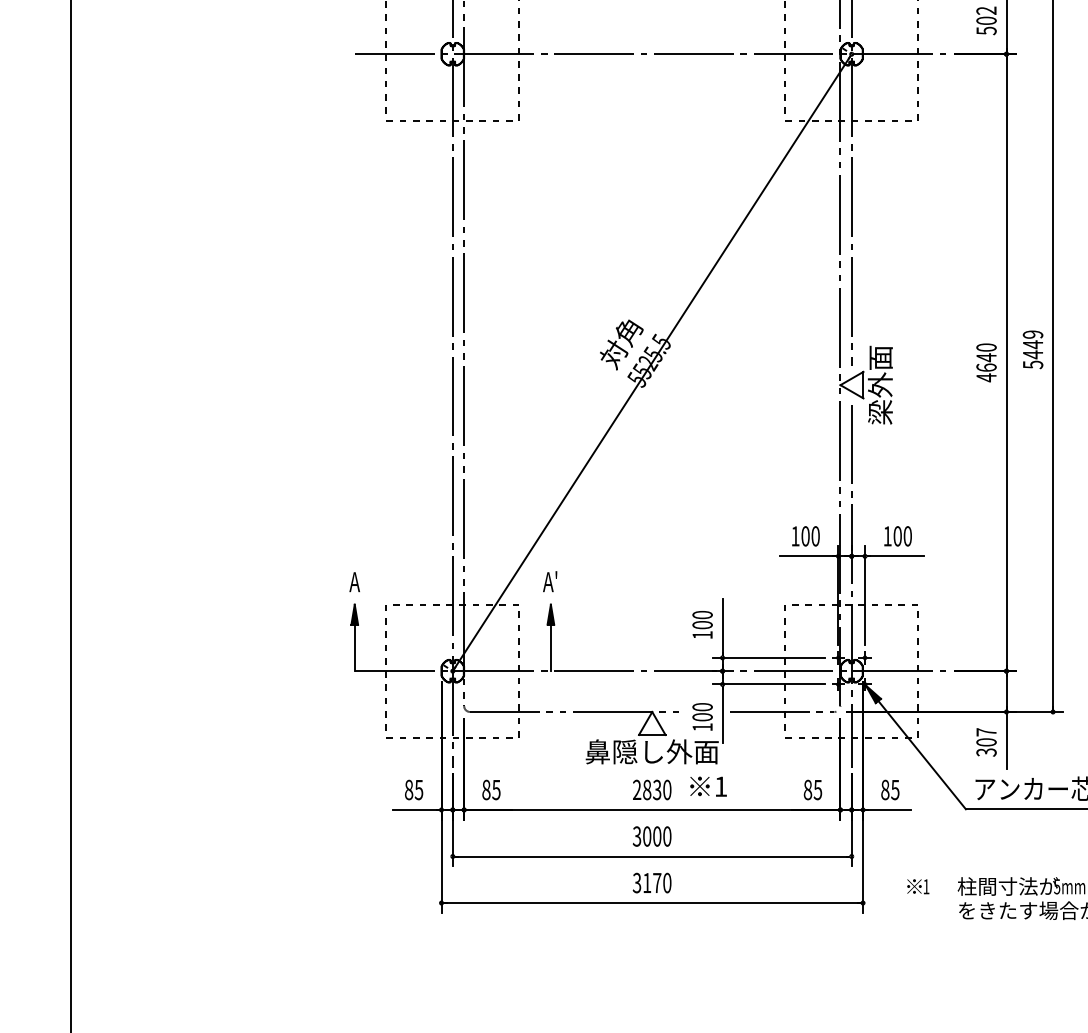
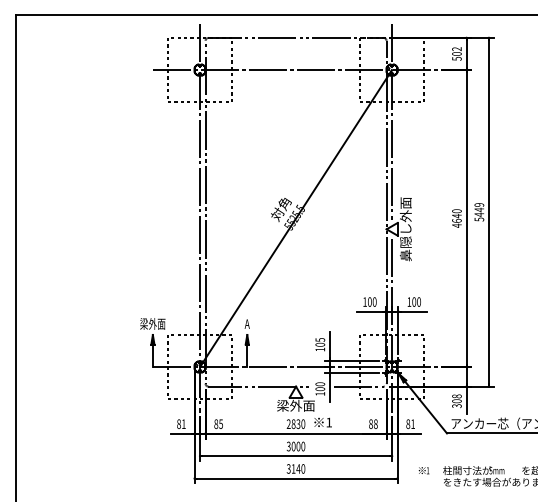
text: (879, 385) -> (405, 229), 梁外面 -> 鼻隠し外面
text: (353, 580) -> (152, 323), A -> 梁外面
text: (549, 580) -> (246, 323), A' -> A
text: (703, 614) -> (320, 339), 100 -> 105
text: (985, 732) -> (456, 396), 307 -> 308
text: (651, 751) -> (295, 405), 鼻隠し外面 -> 梁外面
text: (817, 788) -> (375, 423), 85 -> 88
text: (894, 788) -> (412, 423), 85 -> 81
text: (418, 790) -> (183, 424), 85 -> 81
text: (657, 882) -> (298, 468), 3170 -> 3140

